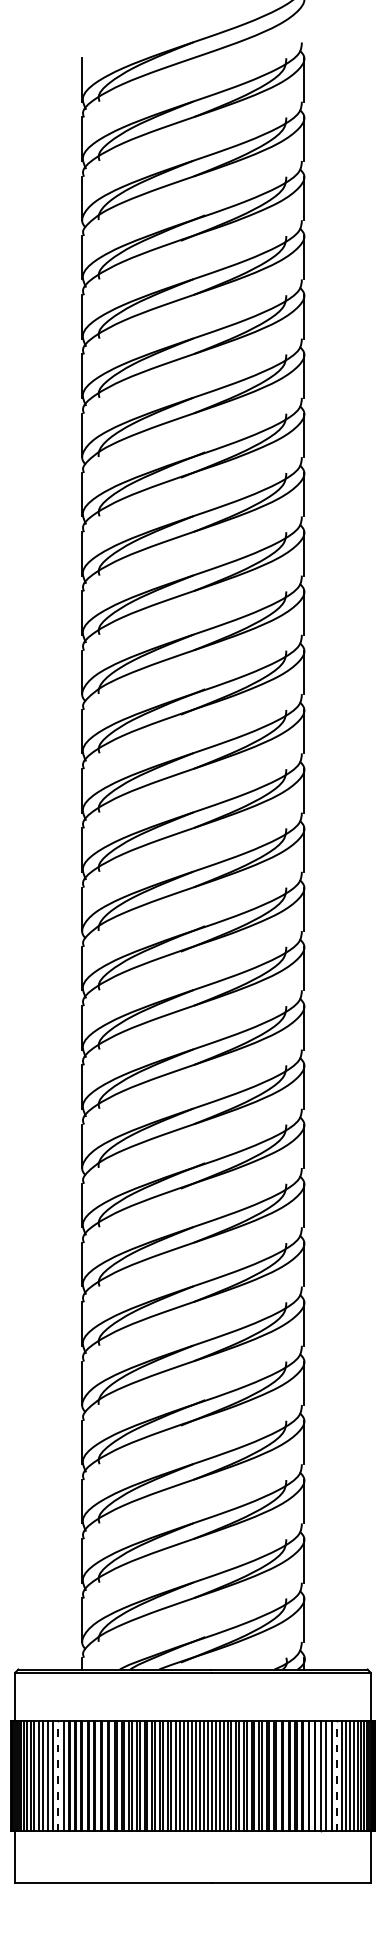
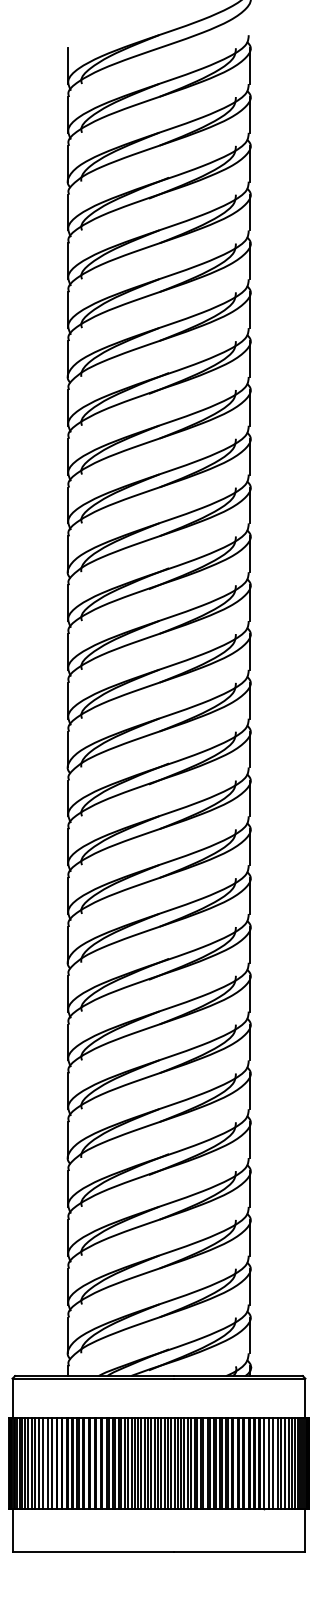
line: (58, 1775) -> (48, 1463), dashed -> solid
line: (336, 1775) -> (277, 1463), dashed -> solid

